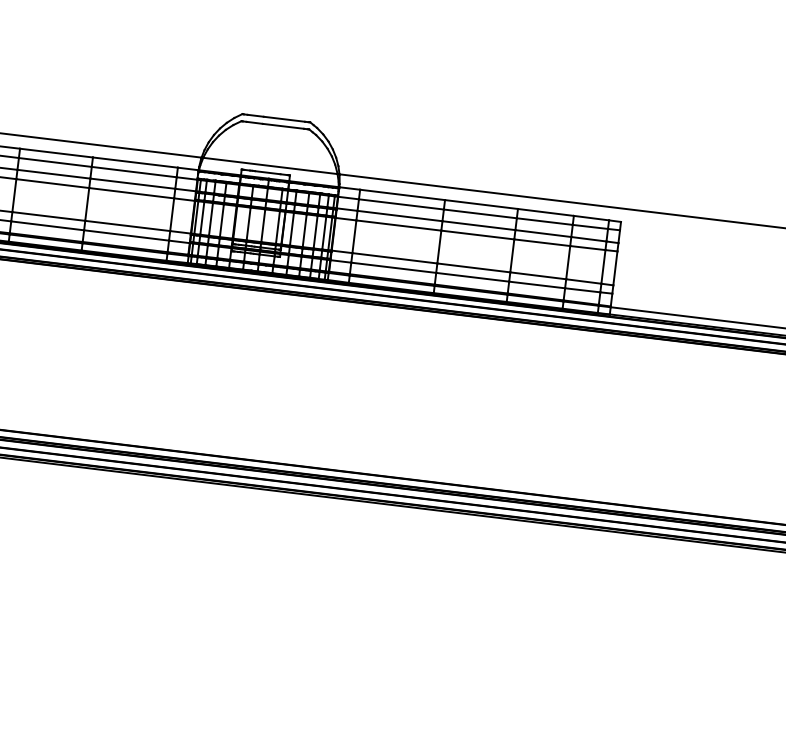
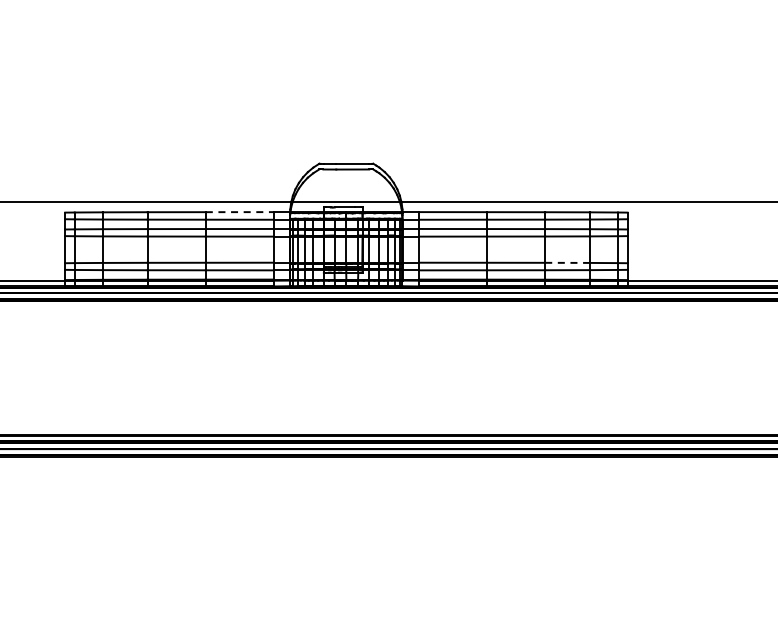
line: (135, 163) -> (239, 212), solid -> dashed
line: (539, 275) -> (568, 262), solid -> dashed

